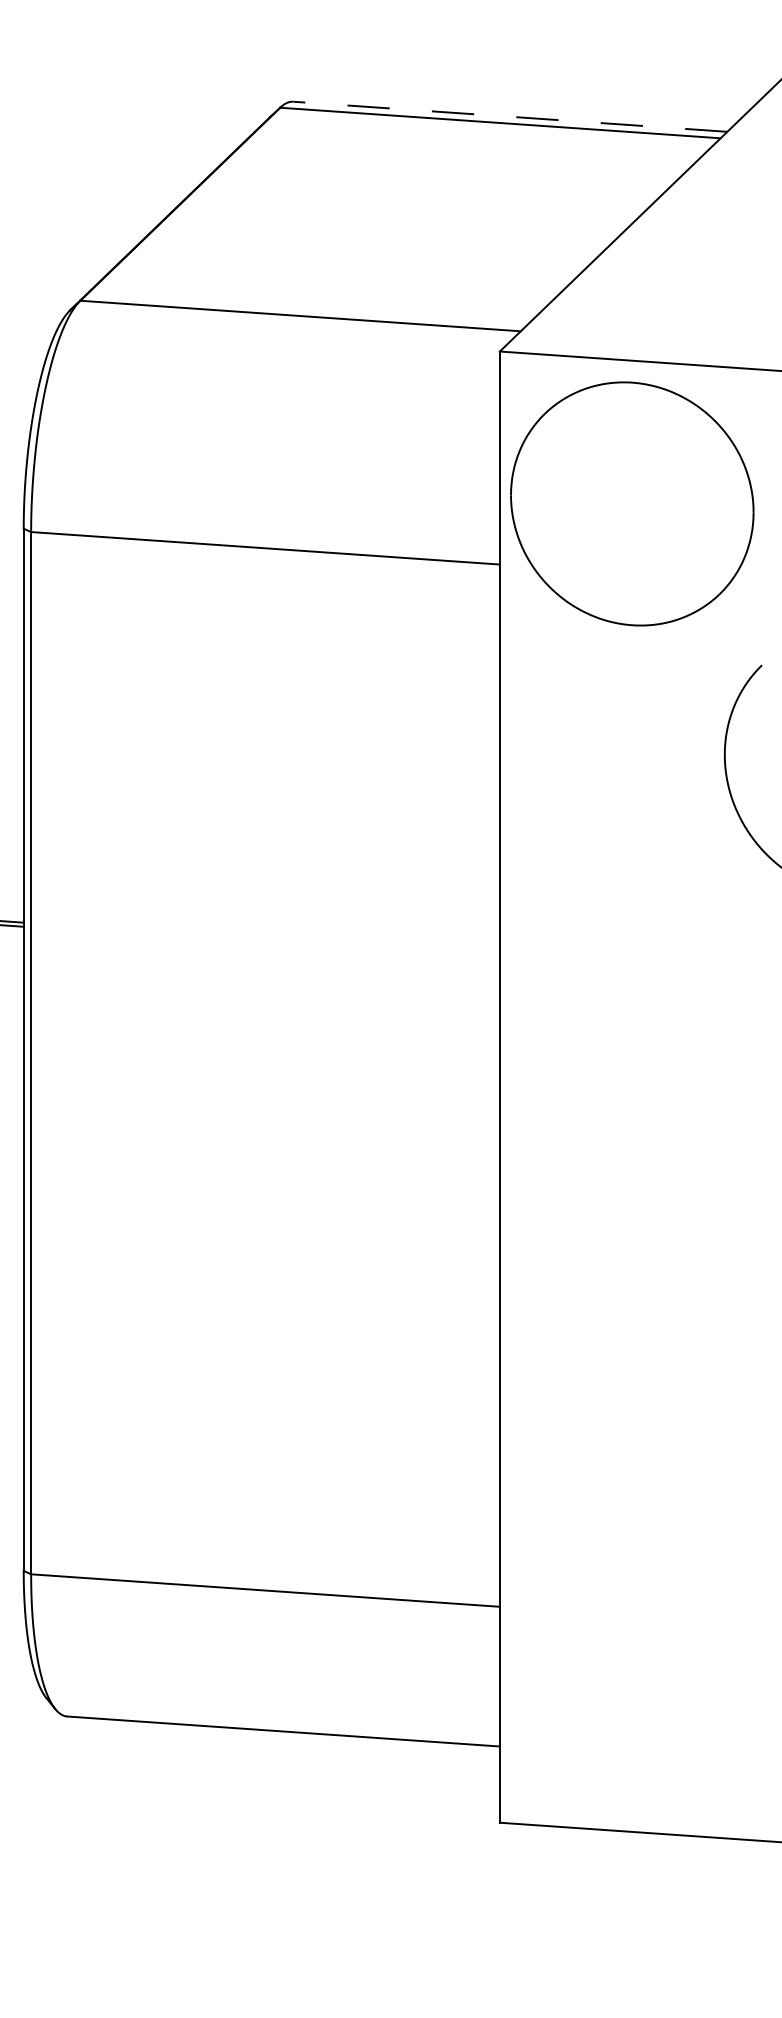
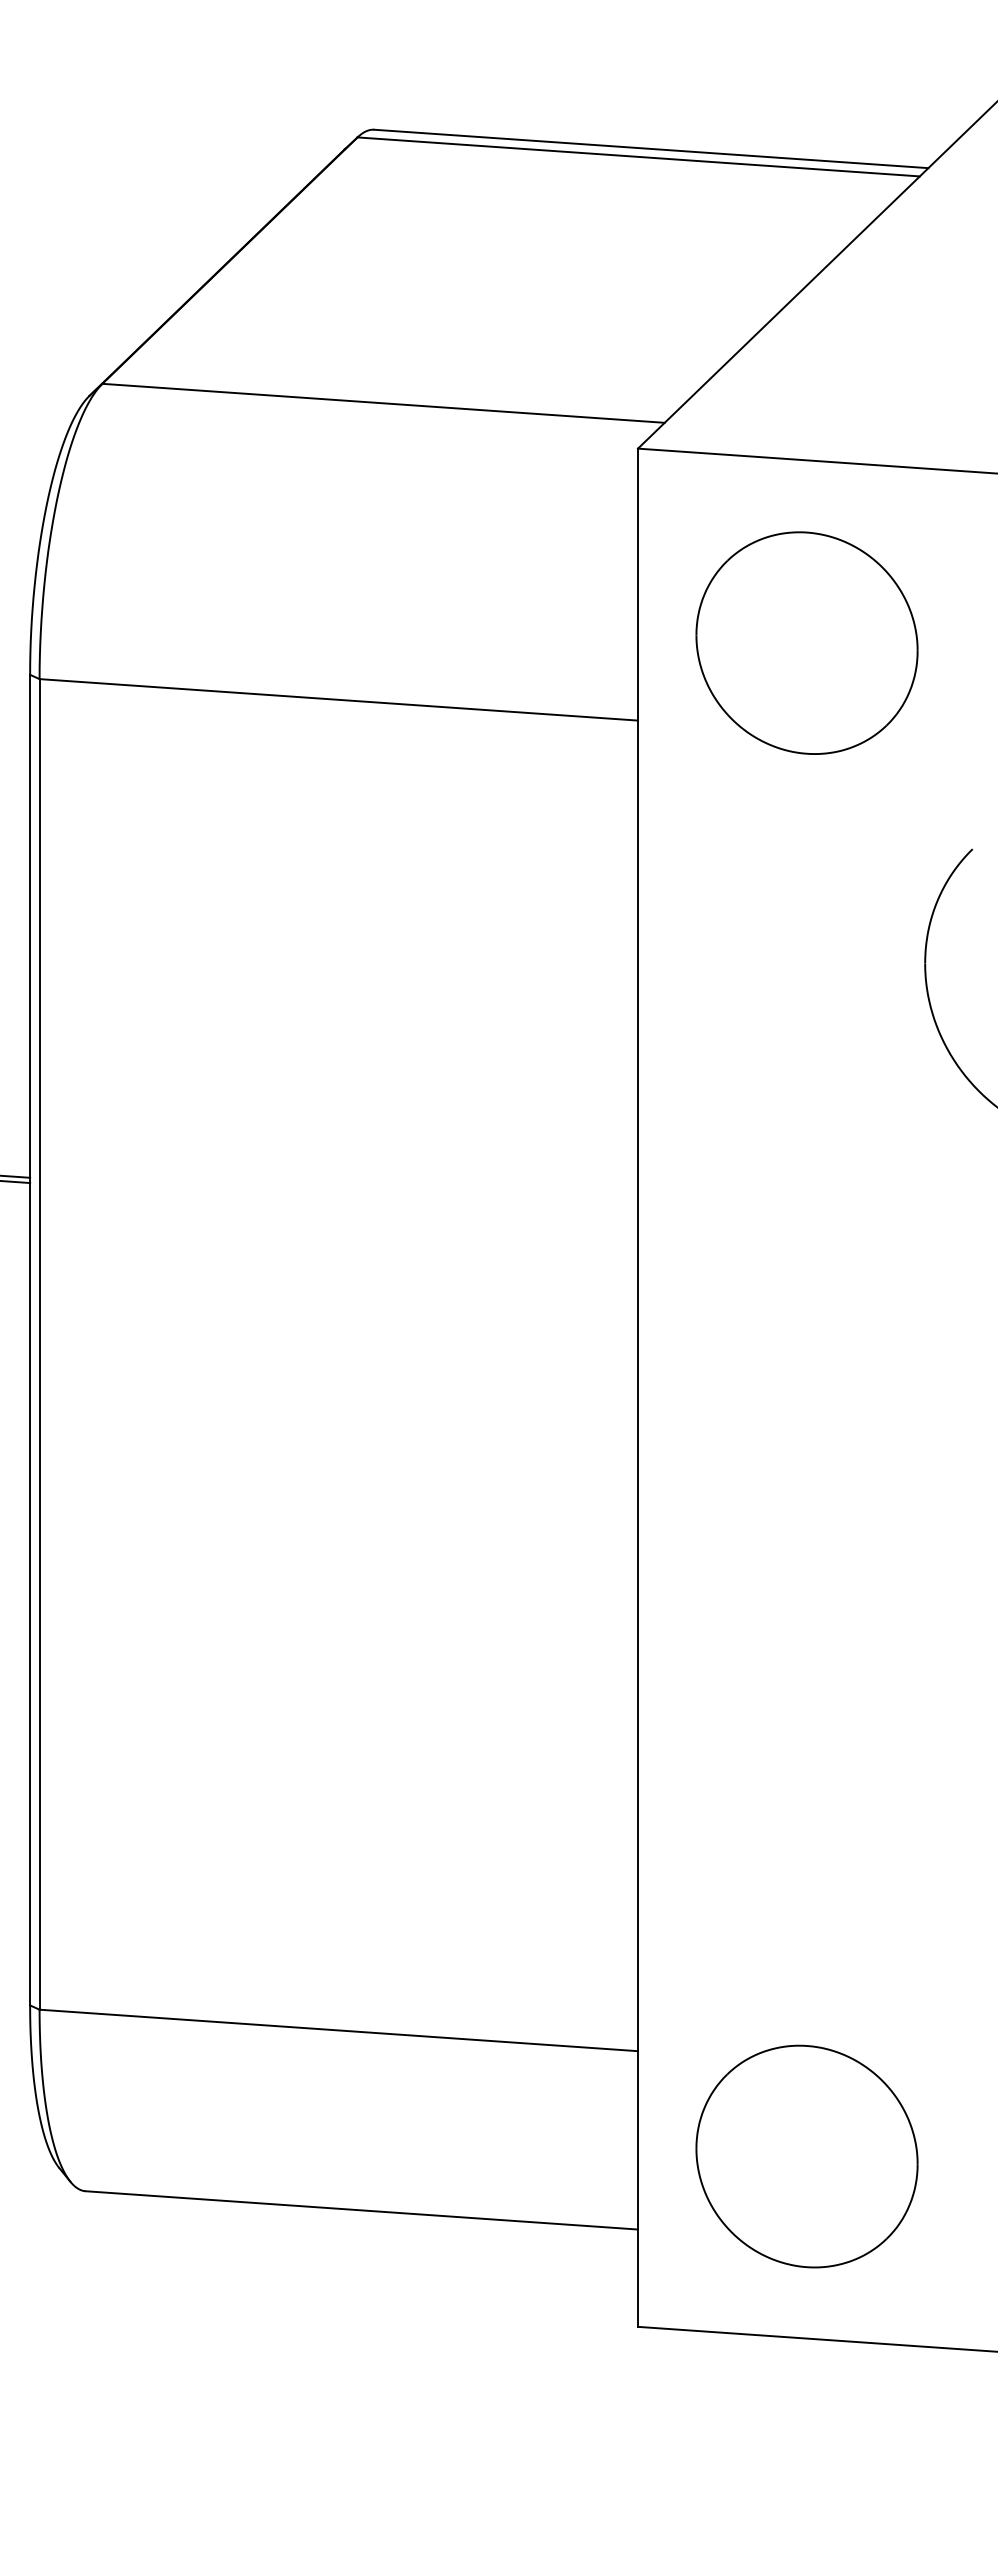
line: (510, 116) -> (651, 148), dashed -> solid
part: (631, 503) -> (806, 642), size x0.71
part: (631, 1689) -> (806, 2156), added

